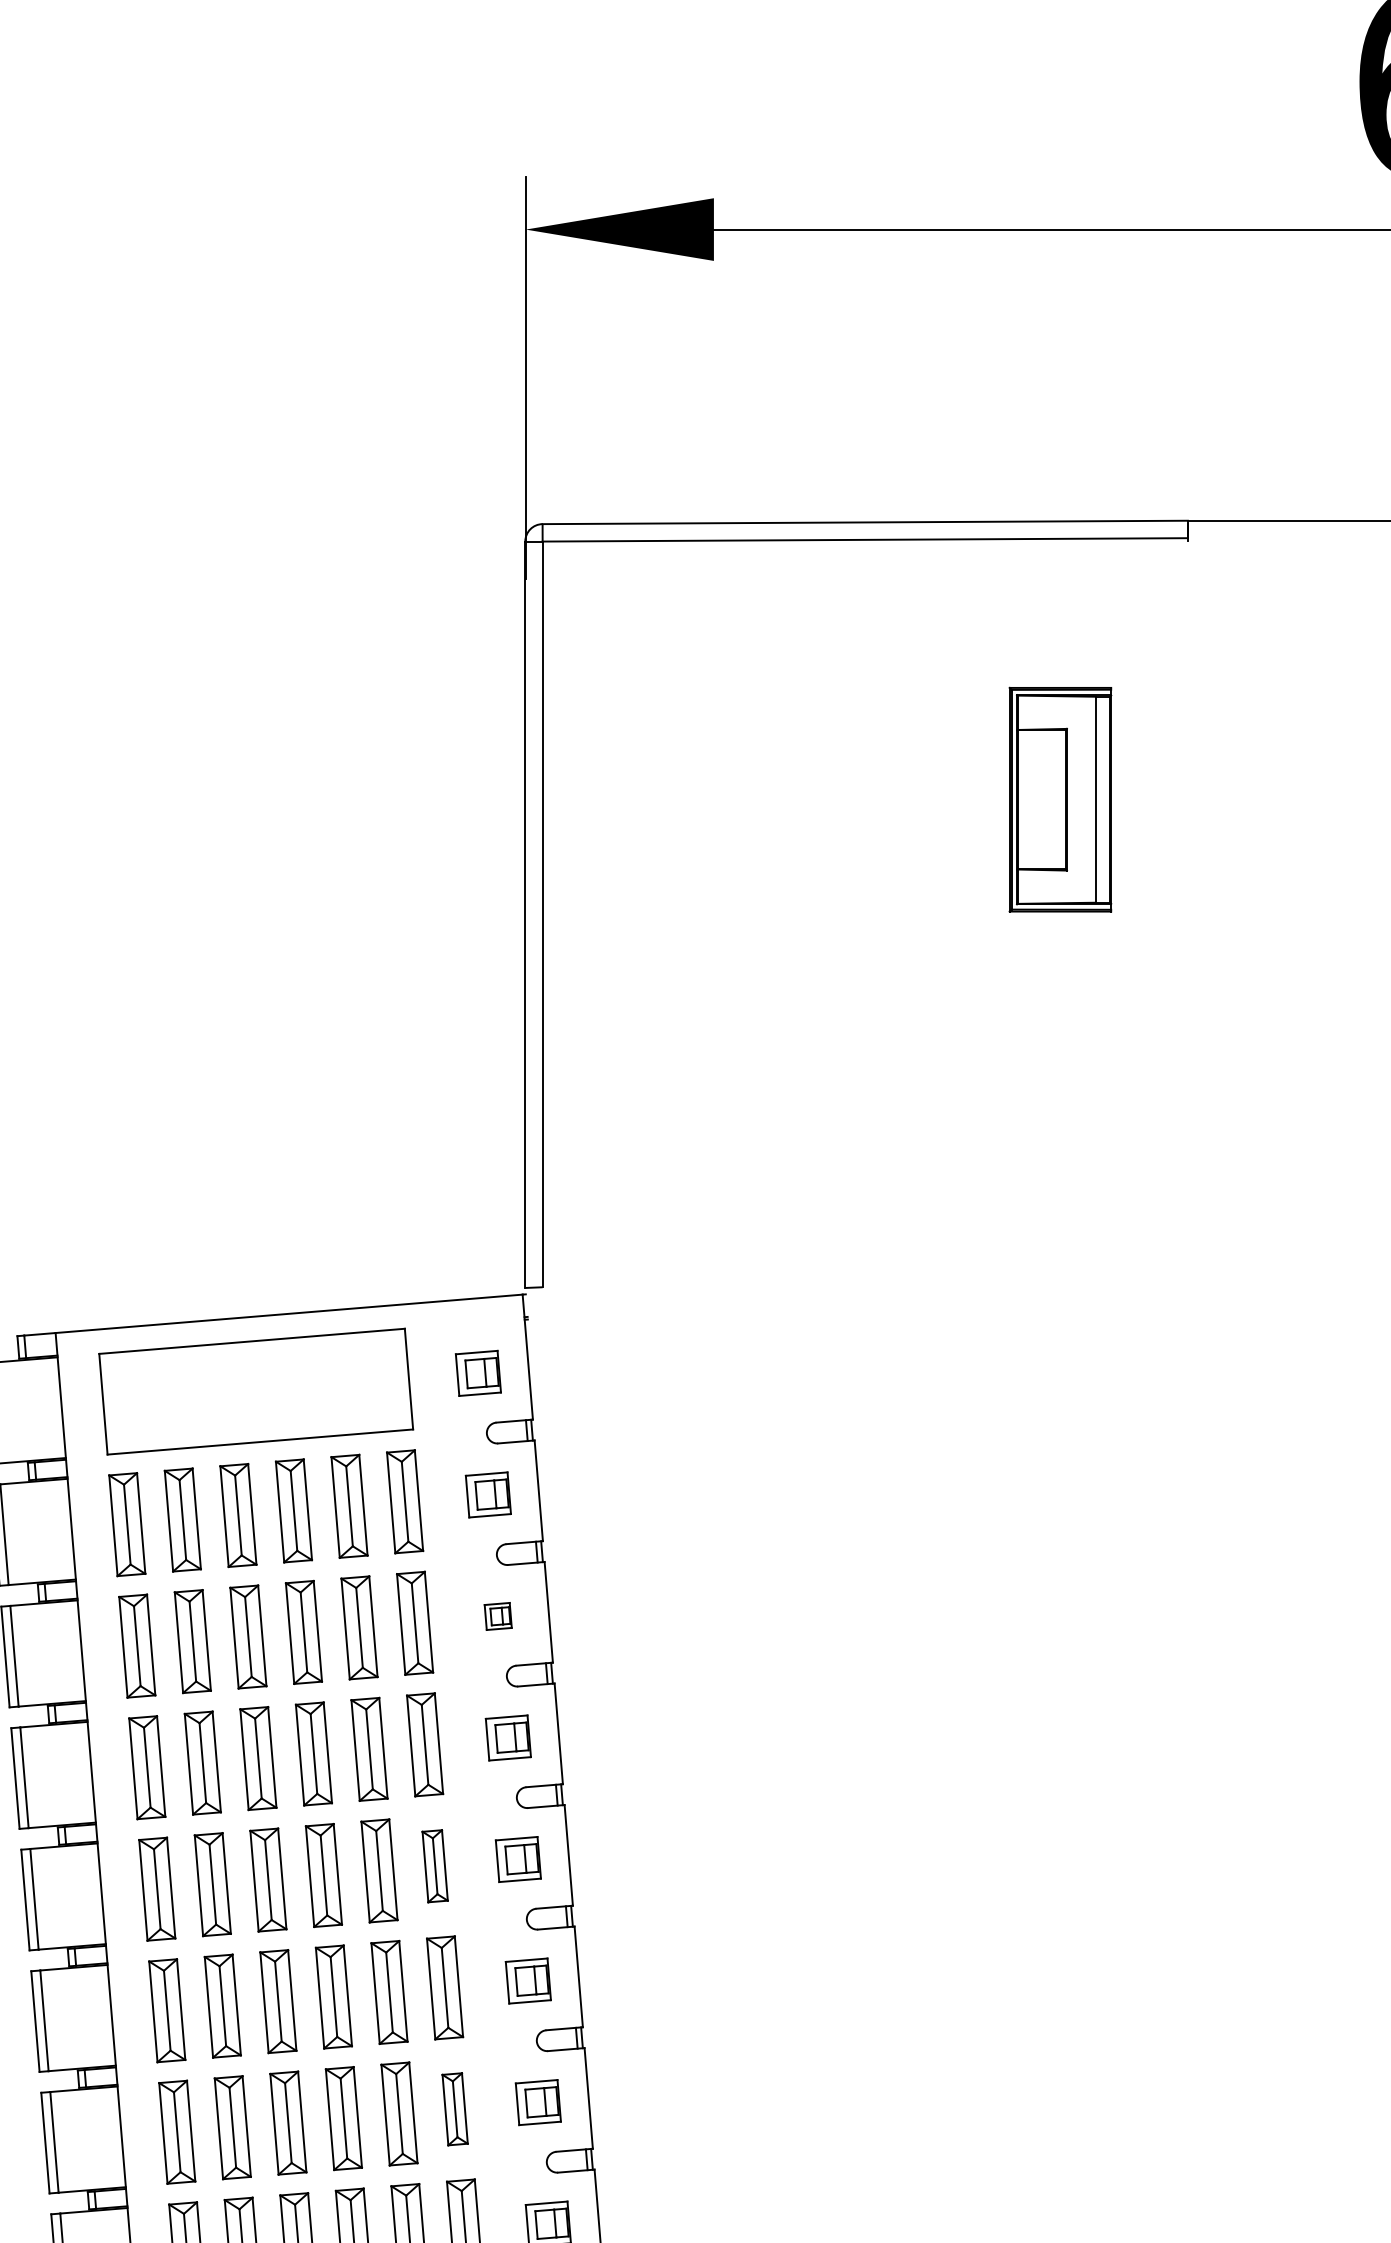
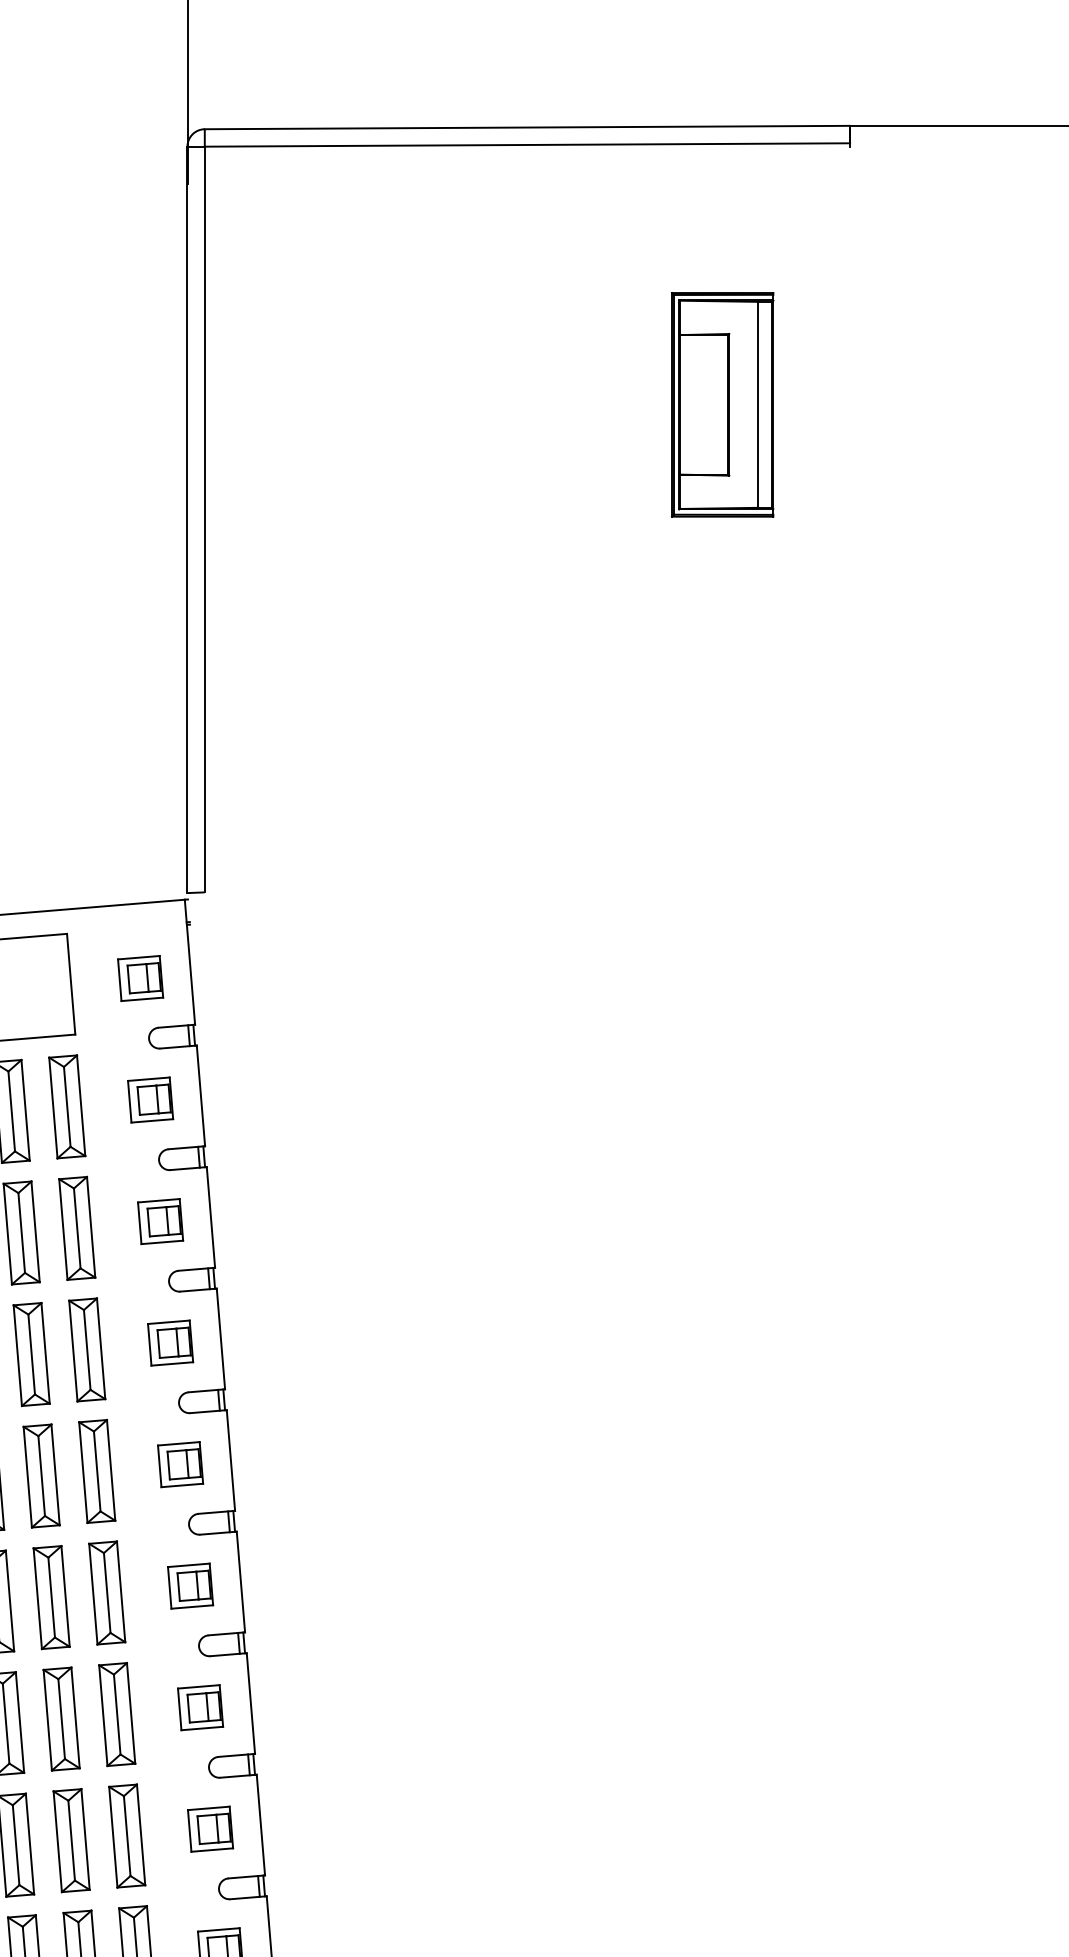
part: (497, 1616) -> (159, 1221), size x1.67
part: (435, 1865) -> (97, 1470), size x1.43
part: (455, 2108) -> (117, 1713), size x1.43

